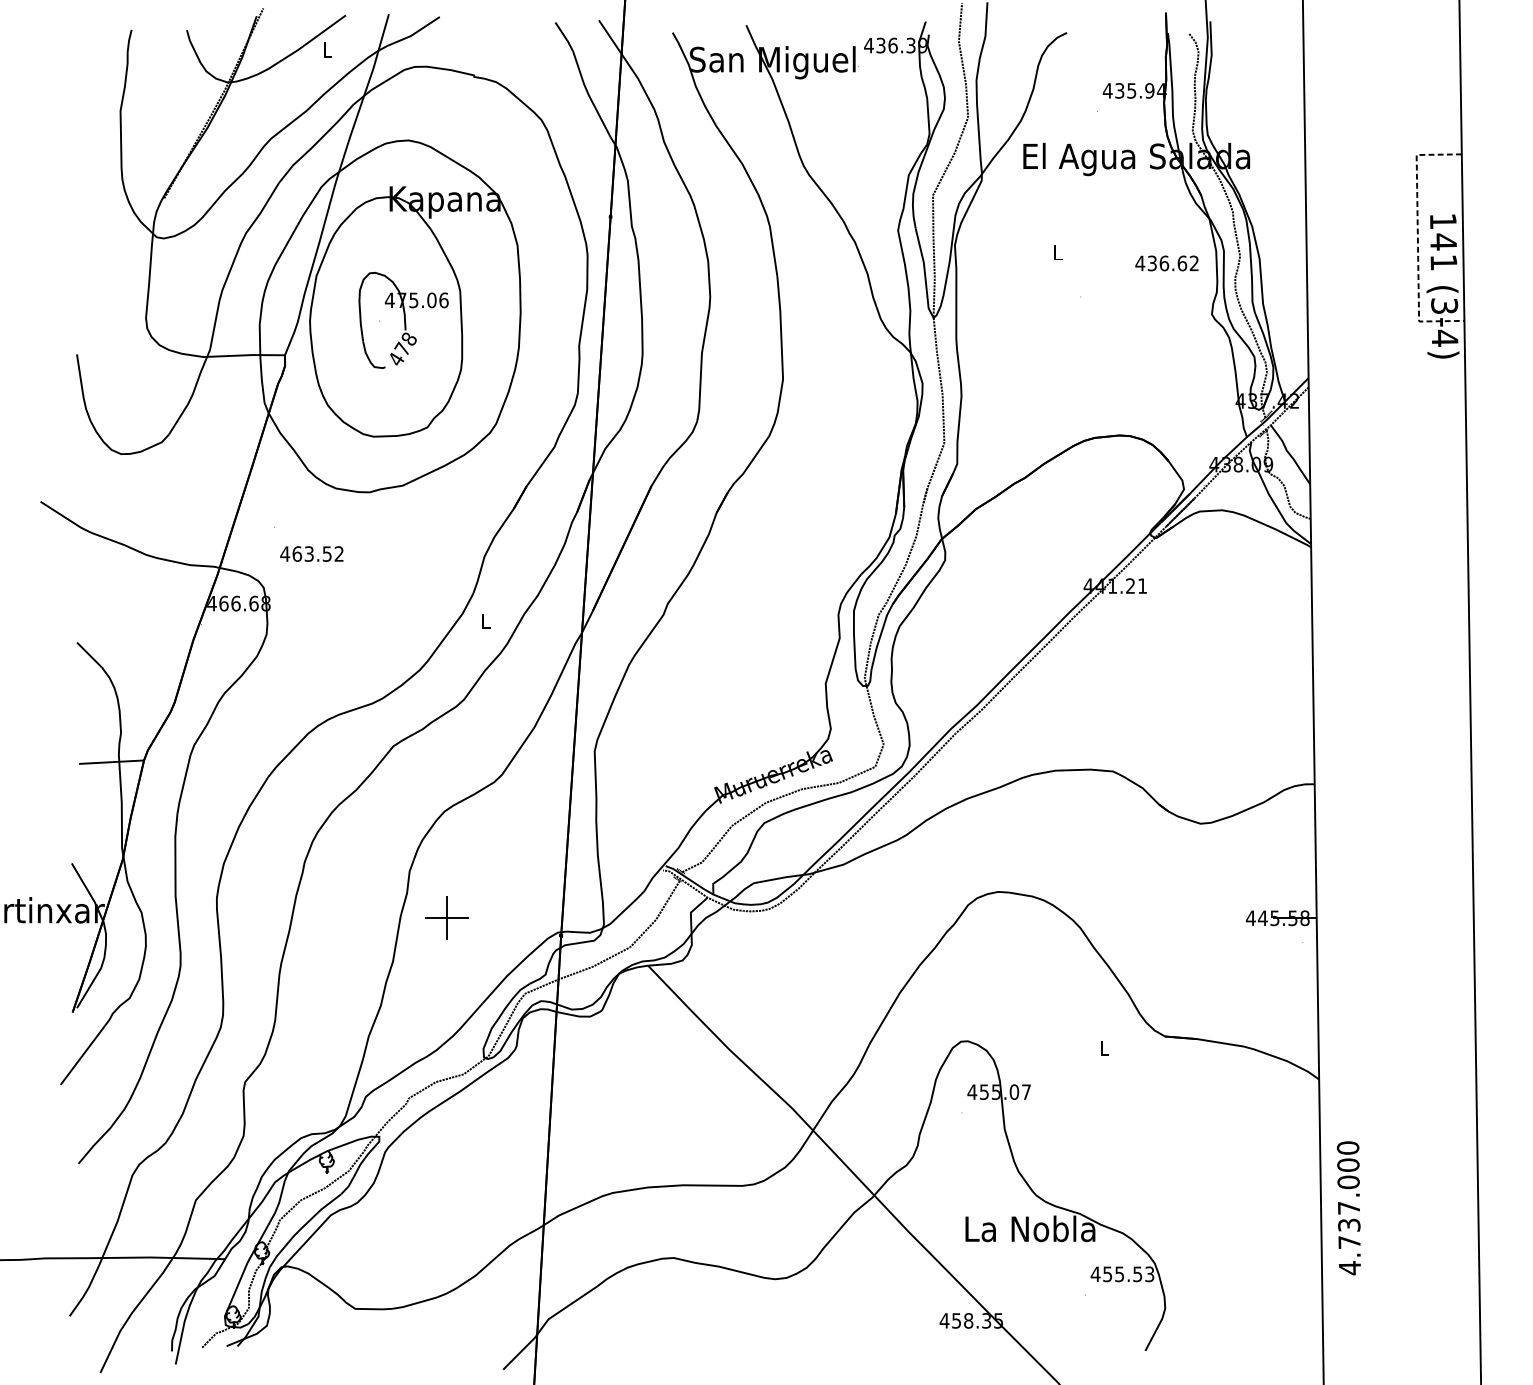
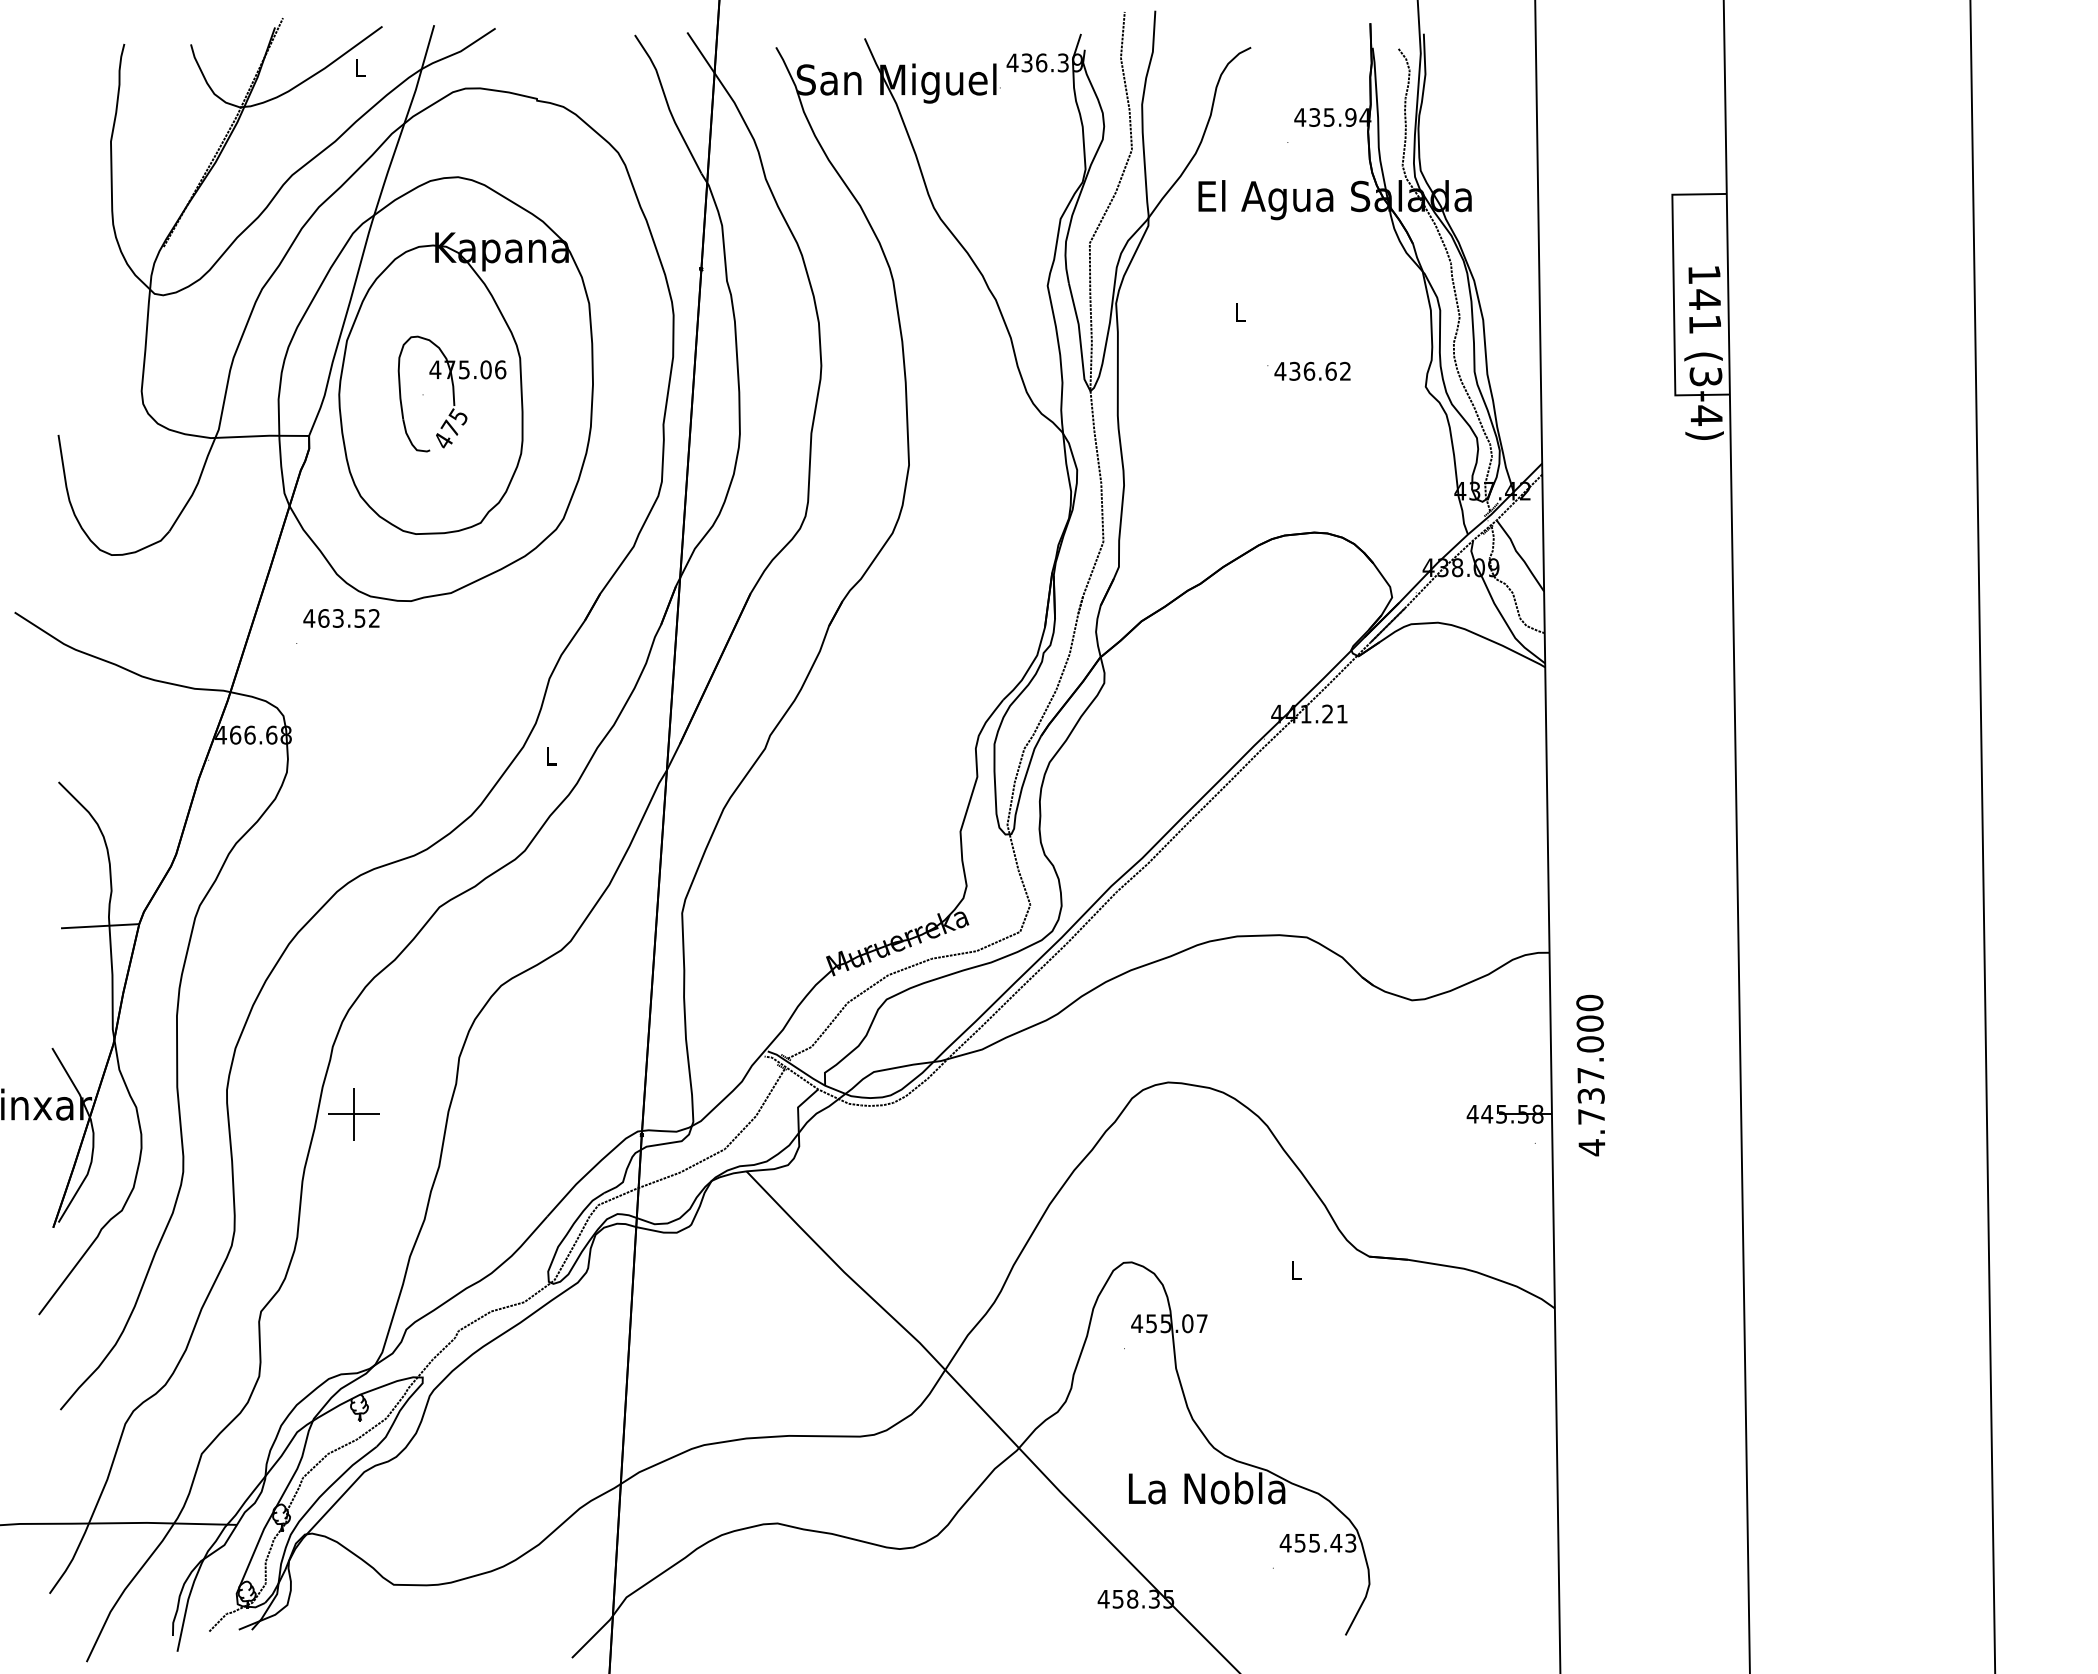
line: (1417, 238) -> (1673, 295), dashed -> solid
text: (1166, 262) -> (1312, 370), moved
text: (408, 339) -> (457, 416), 478 -> 475
text: (311, 554) -> (341, 618), moved
part: (446, 918) -> (353, 1114), moved
text: (1348, 1208) -> (1590, 1075), moved
text: (1137, 1274) -> (1336, 1543), 455.53 -> 455.43

